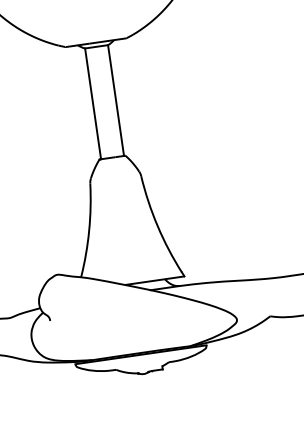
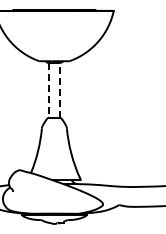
line: (116, 98) -> (60, 89), solid -> dashed
line: (92, 104) -> (48, 90), solid -> dashed

